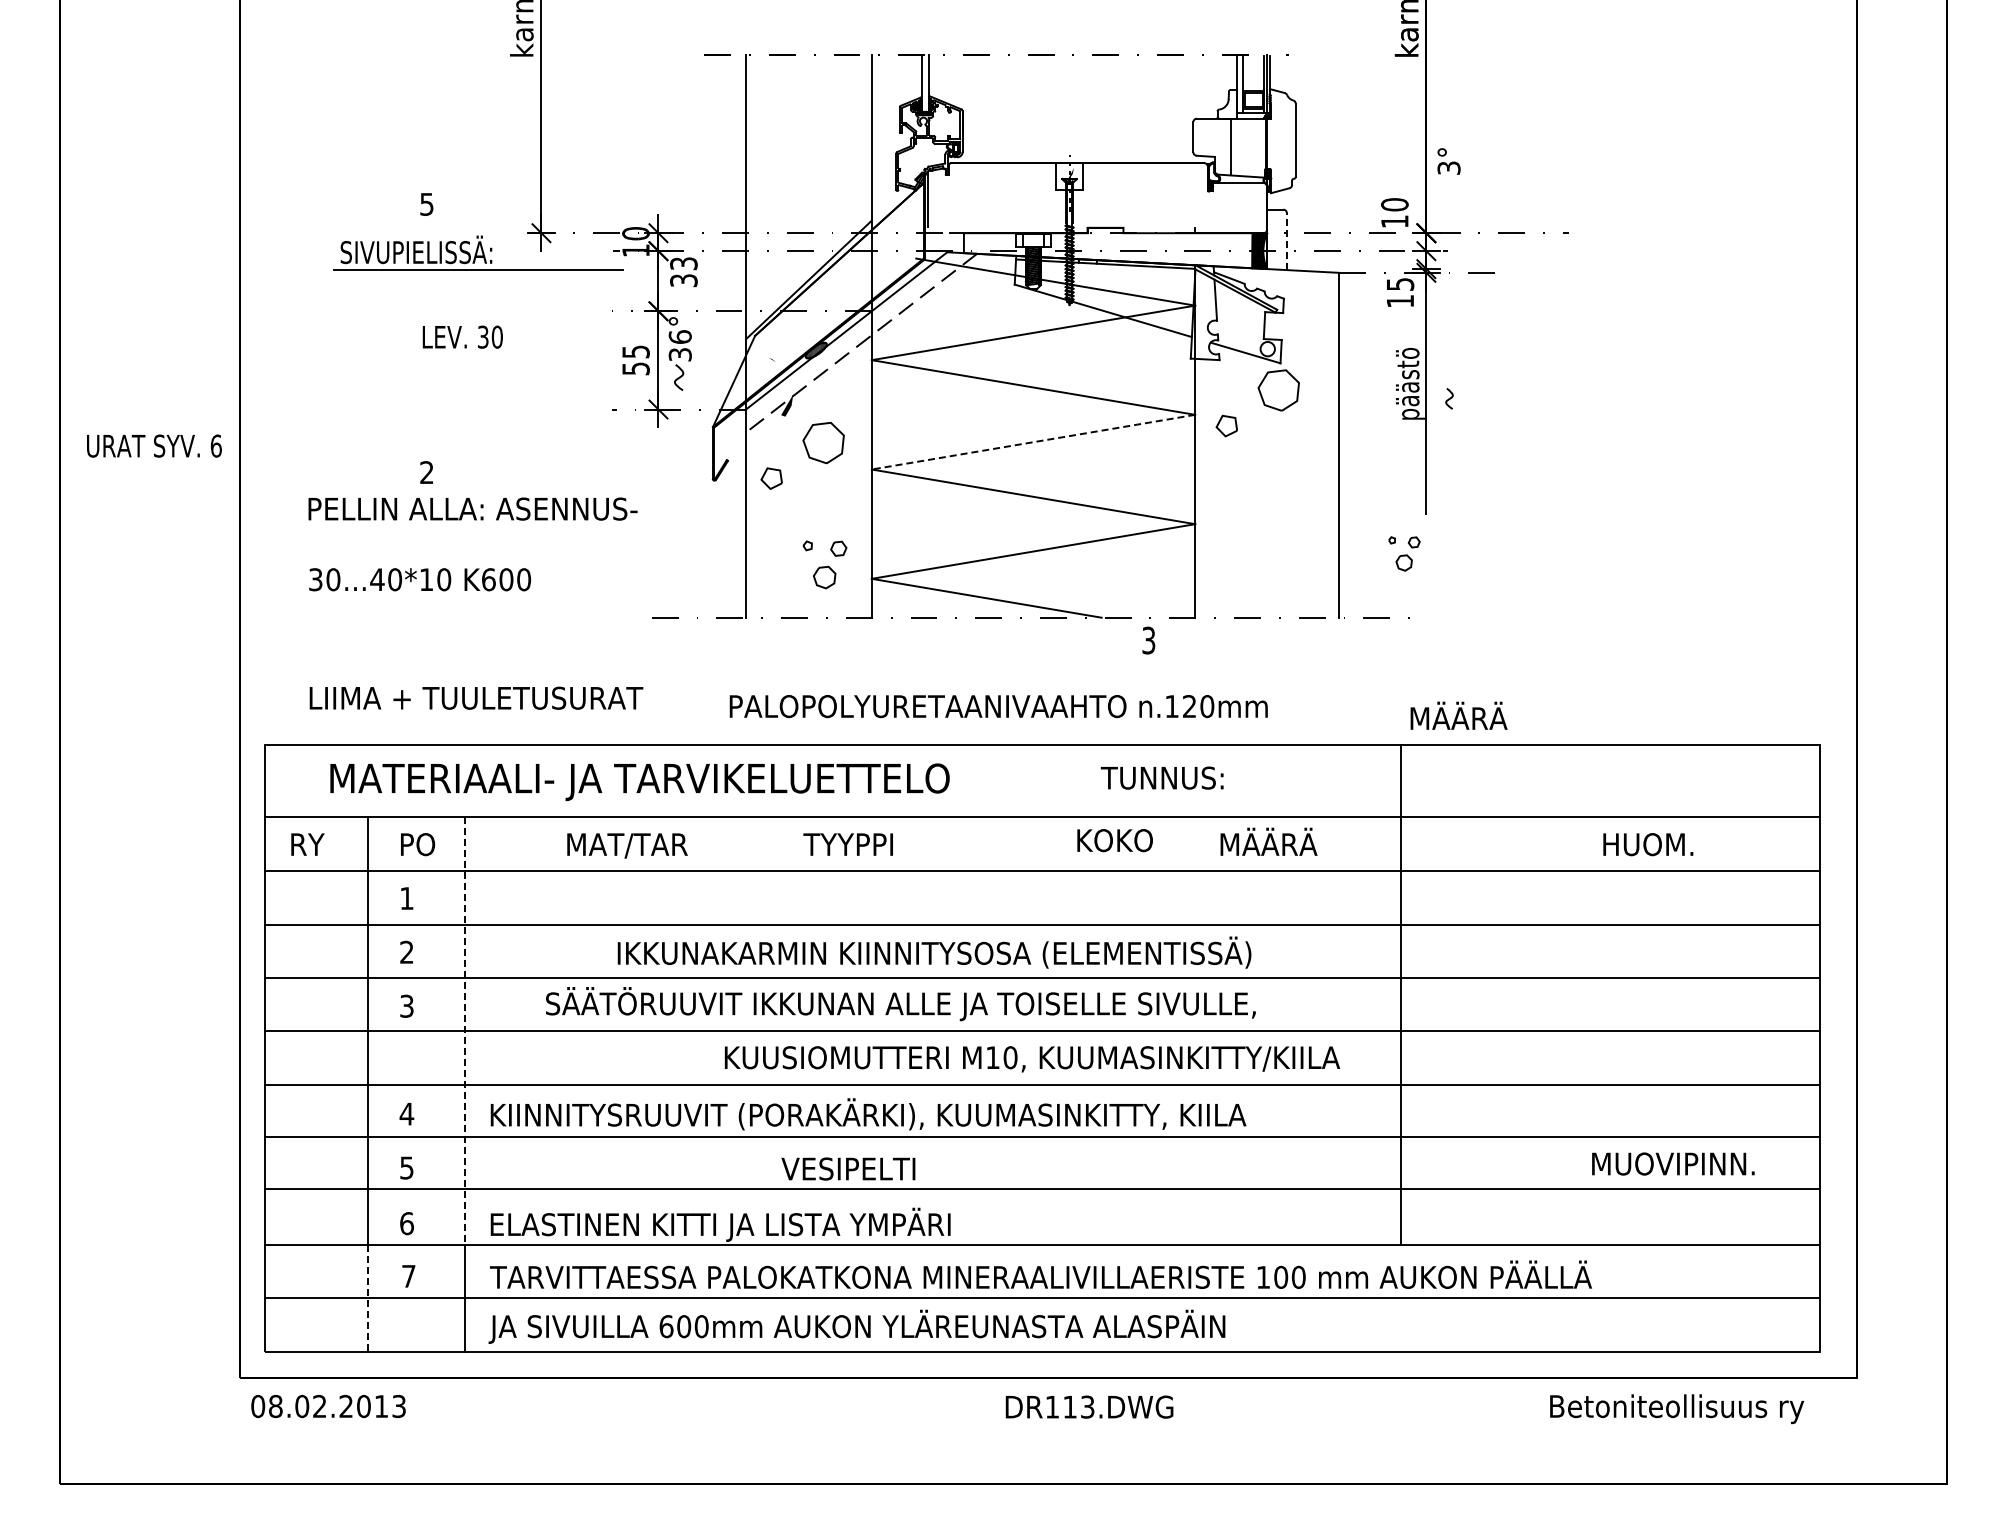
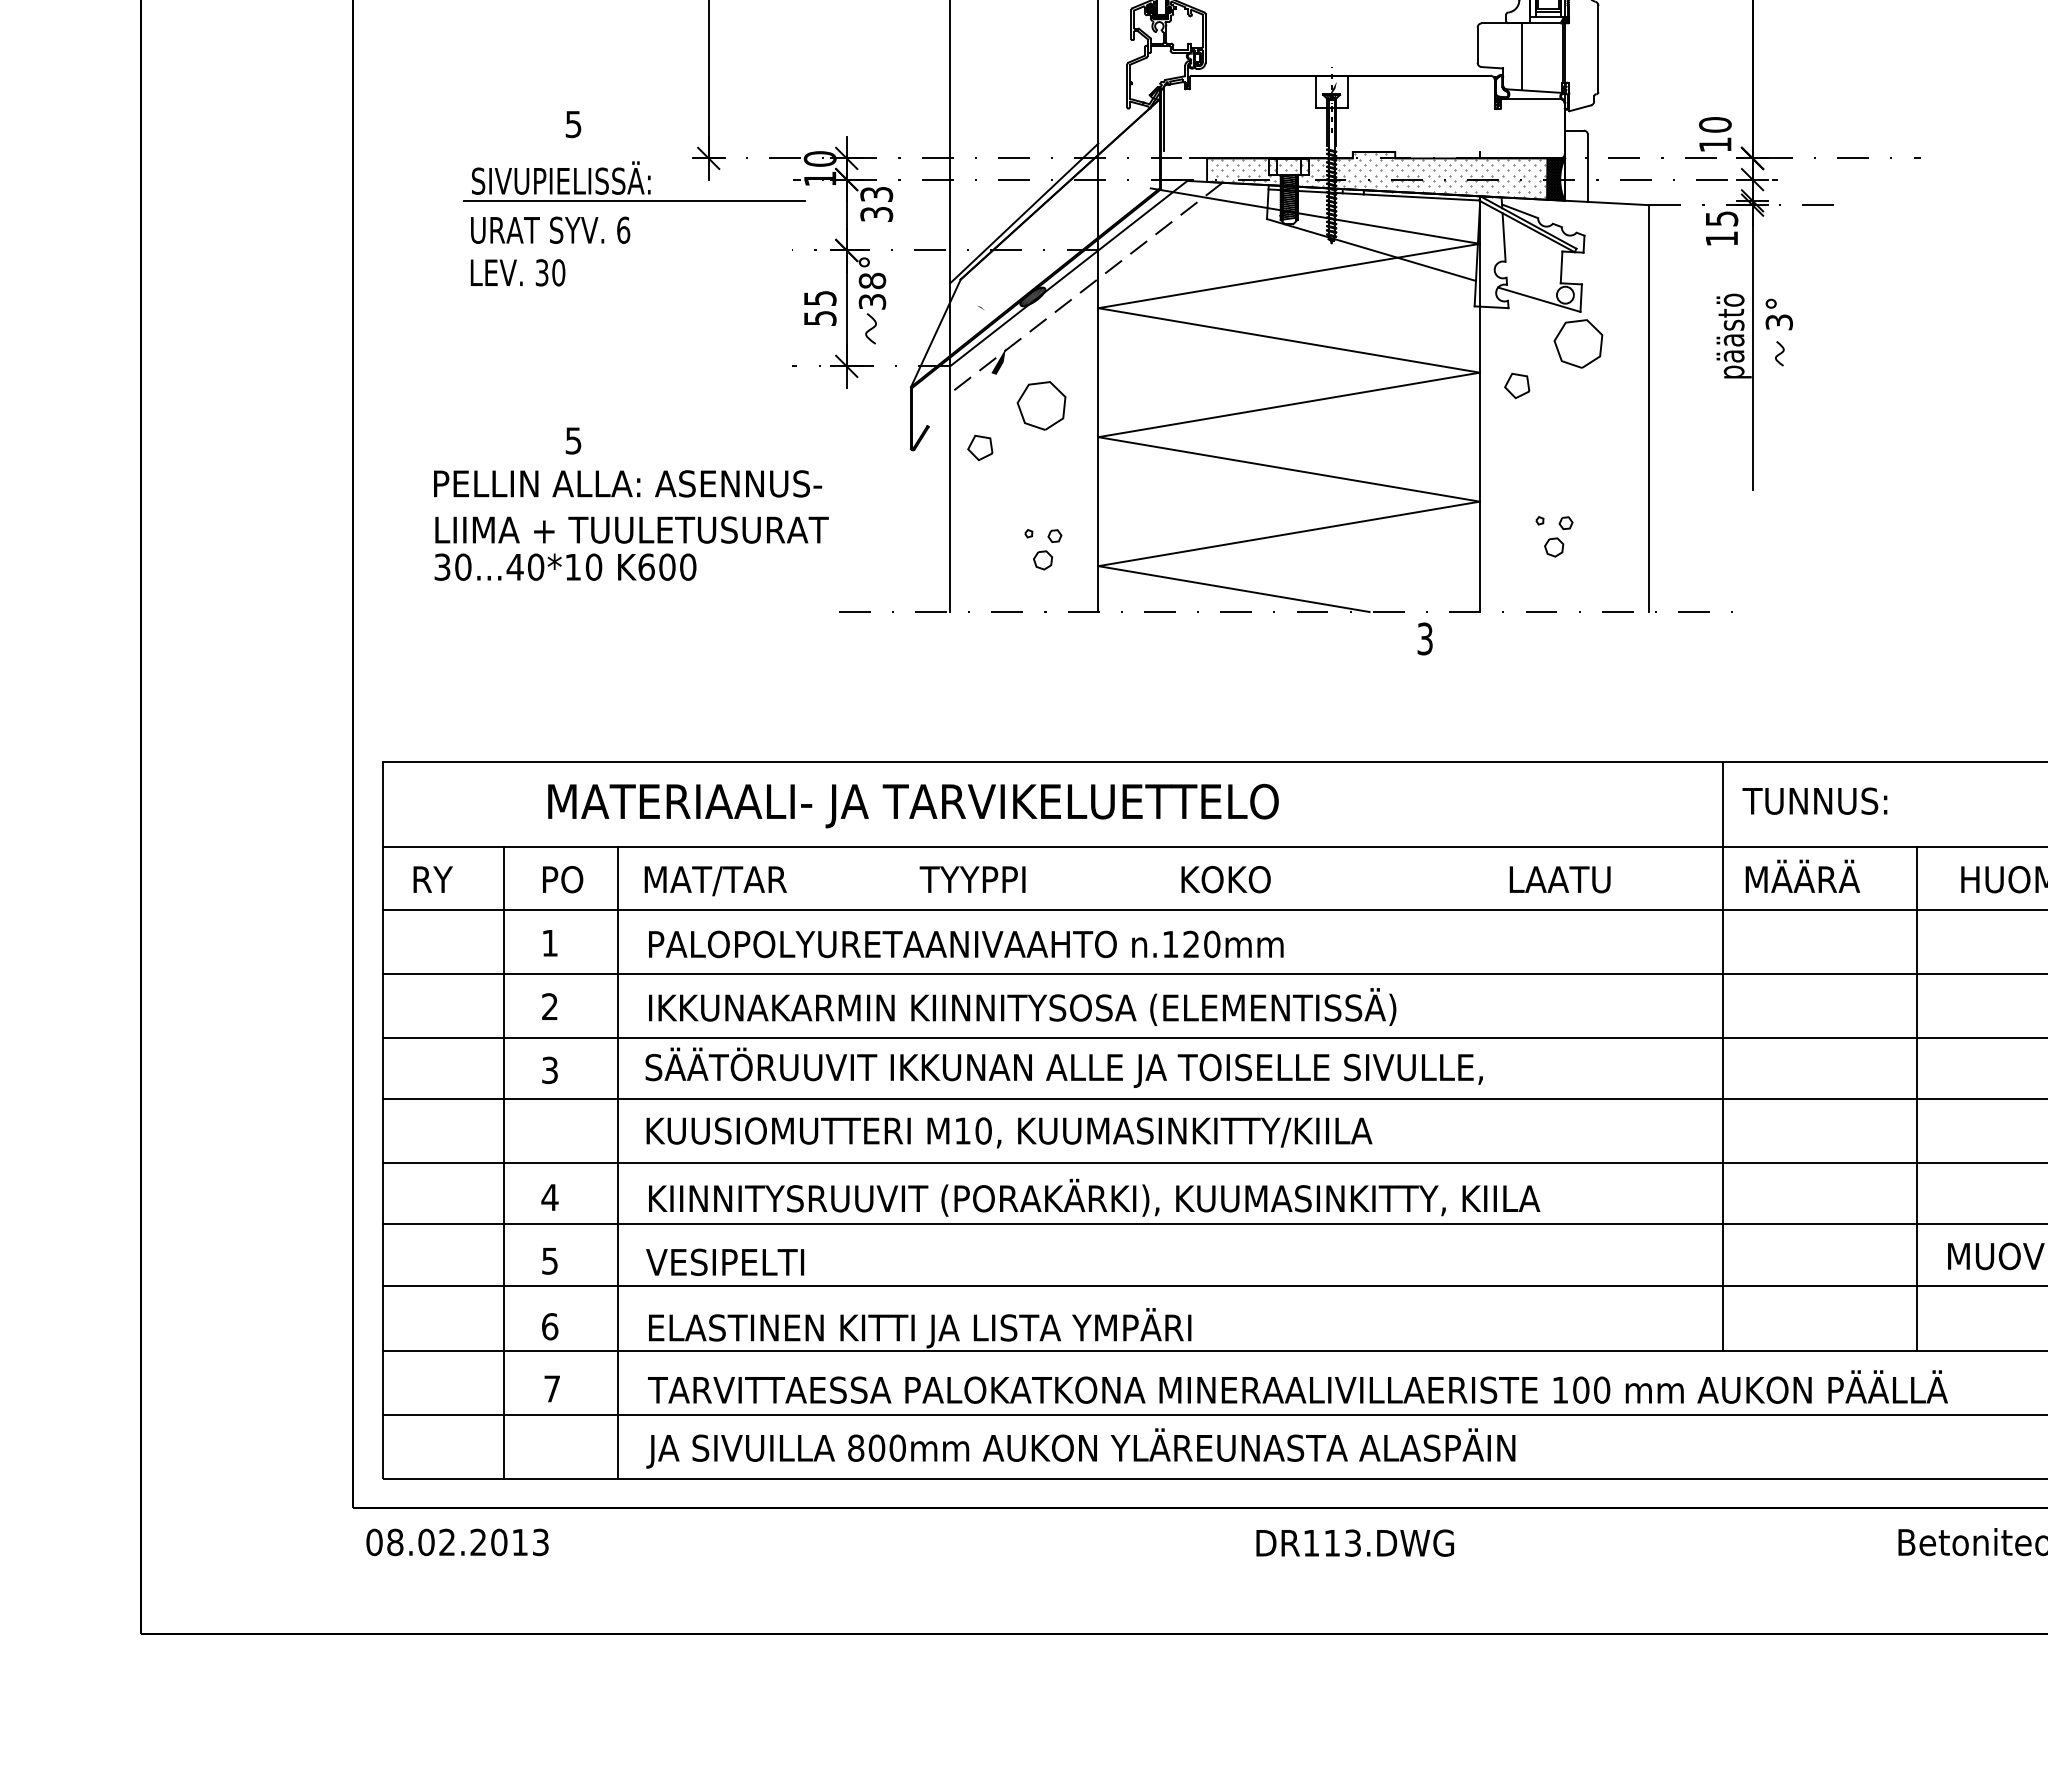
text: (1448, 161) -> (1778, 314), moved
line: (1286, 241) -> (1587, 168), dashed -> solid
hatch: (1108, 247) -> (1377, 175), added
text: (462, 336) -> (517, 272), moved
text: (679, 336) -> (871, 280), 36° -> 38°
line: (1033, 442) -> (1289, 405), dashed -> solid
text: (154, 445) -> (550, 229), moved
text: (426, 472) -> (573, 440), 2 -> 5
part: (1404, 553) -> (1554, 536), moved
part: (825, 564) -> (1043, 549), size x0.71
text: (476, 697) -> (632, 529), moved
text: (998, 706) -> (965, 944), moved
text: (1458, 715) -> (1802, 875), moved
text: (1162, 777) -> (1815, 800), moved
text: (639, 782) -> (912, 806), moved
text: (1114, 840) -> (1225, 879), moved
text: (1270, 841) -> (1568, 875), MÄÄRÄ -> LAATU
text: (847, 844) -> (971, 879), moved
text: (627, 845) -> (715, 880), moved
text: (934, 952) -> (1022, 1006), moved
text: (900, 1004) -> (1063, 1068), moved
line: (464, 1030) -> (617, 1098), dashed -> solid
line: (1565, 1030) -> (1916, 1098), added
text: (1032, 1059) -> (1009, 1133), moved
text: (848, 1168) -> (725, 1261), moved
line: (368, 1298) -> (504, 1415), dashed -> solid
text: (666, 1326) -> (856, 1448), 600mm -> 800mm

